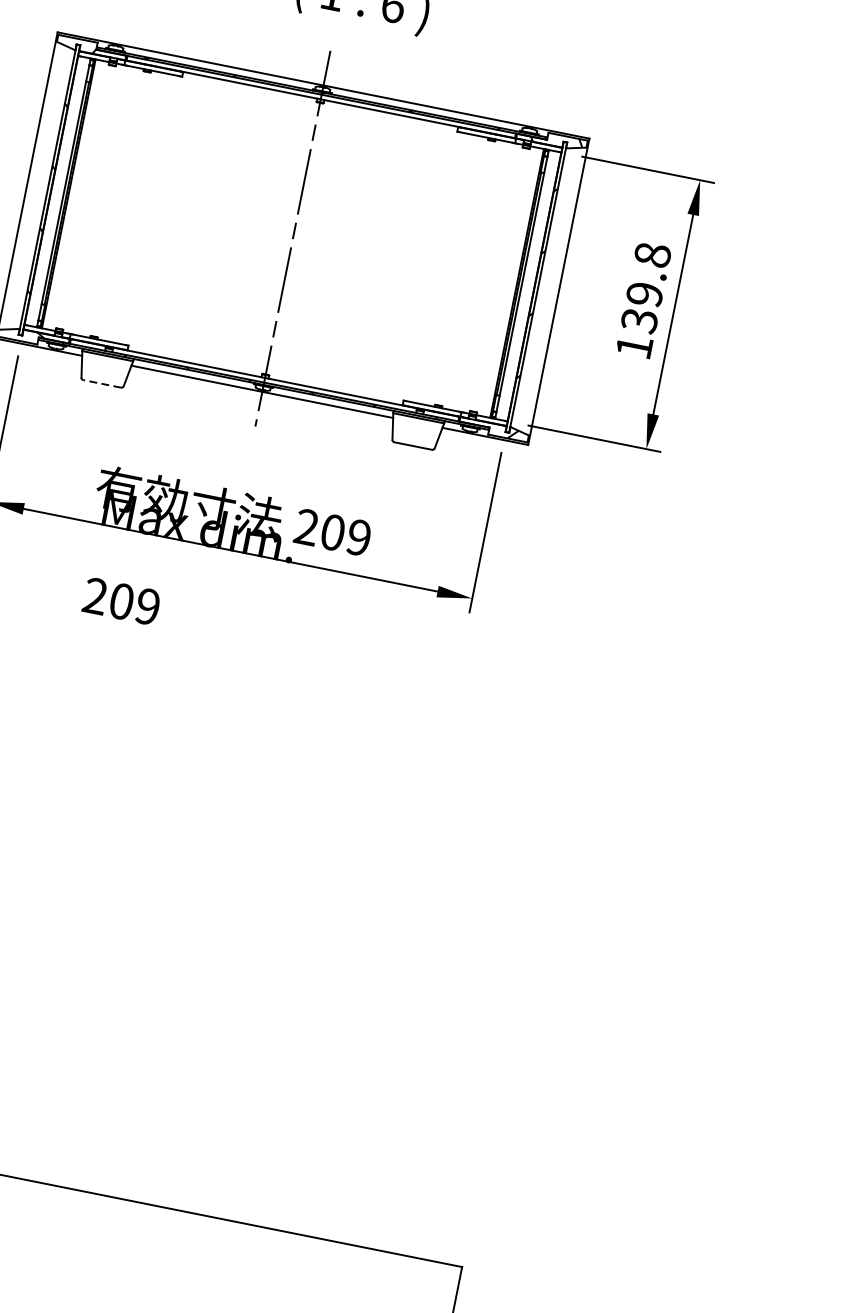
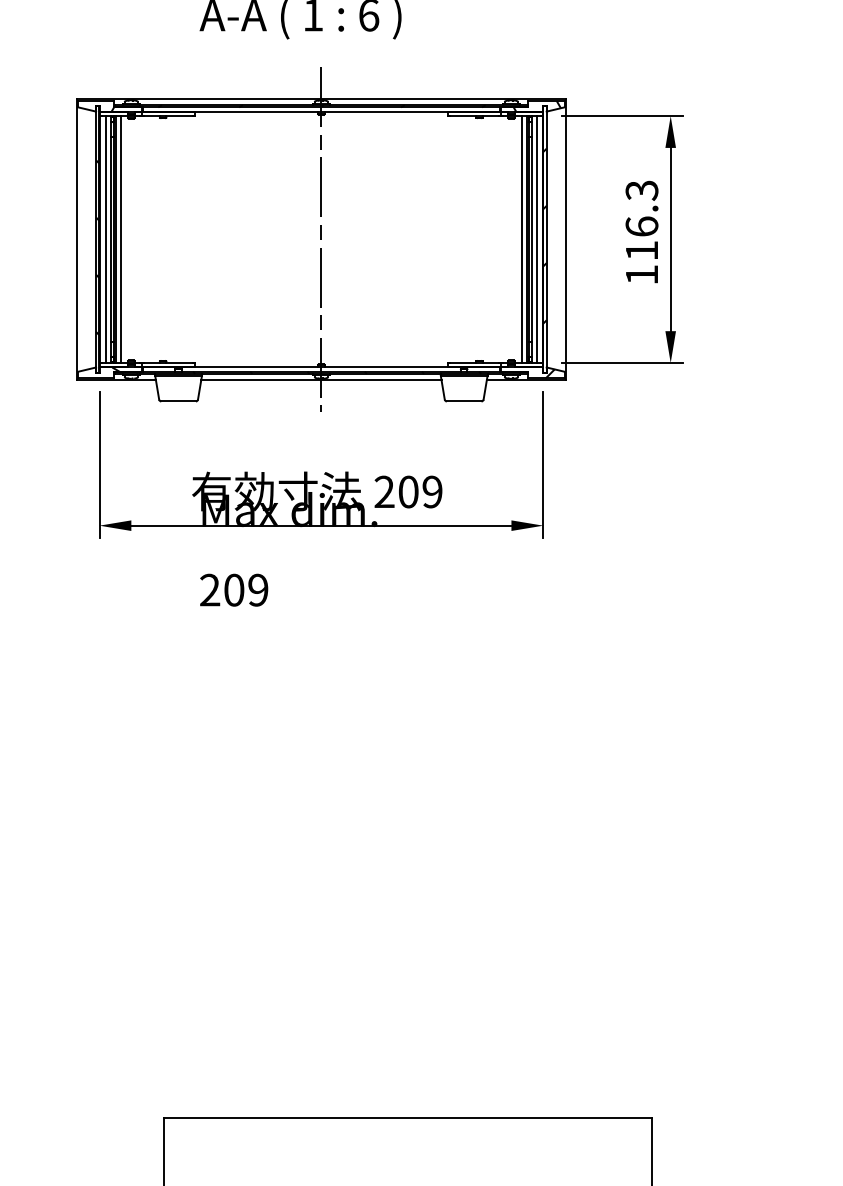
line: (57, 191) -> (105, 239), added
line: (74, 194) -> (120, 239), added
line: (511, 282) -> (522, 239), added
line: (527, 285) -> (536, 239), added
text: (645, 287) -> (641, 220), 139.8 -> 116.3
line: (102, 383) -> (178, 401), dashed -> solid

